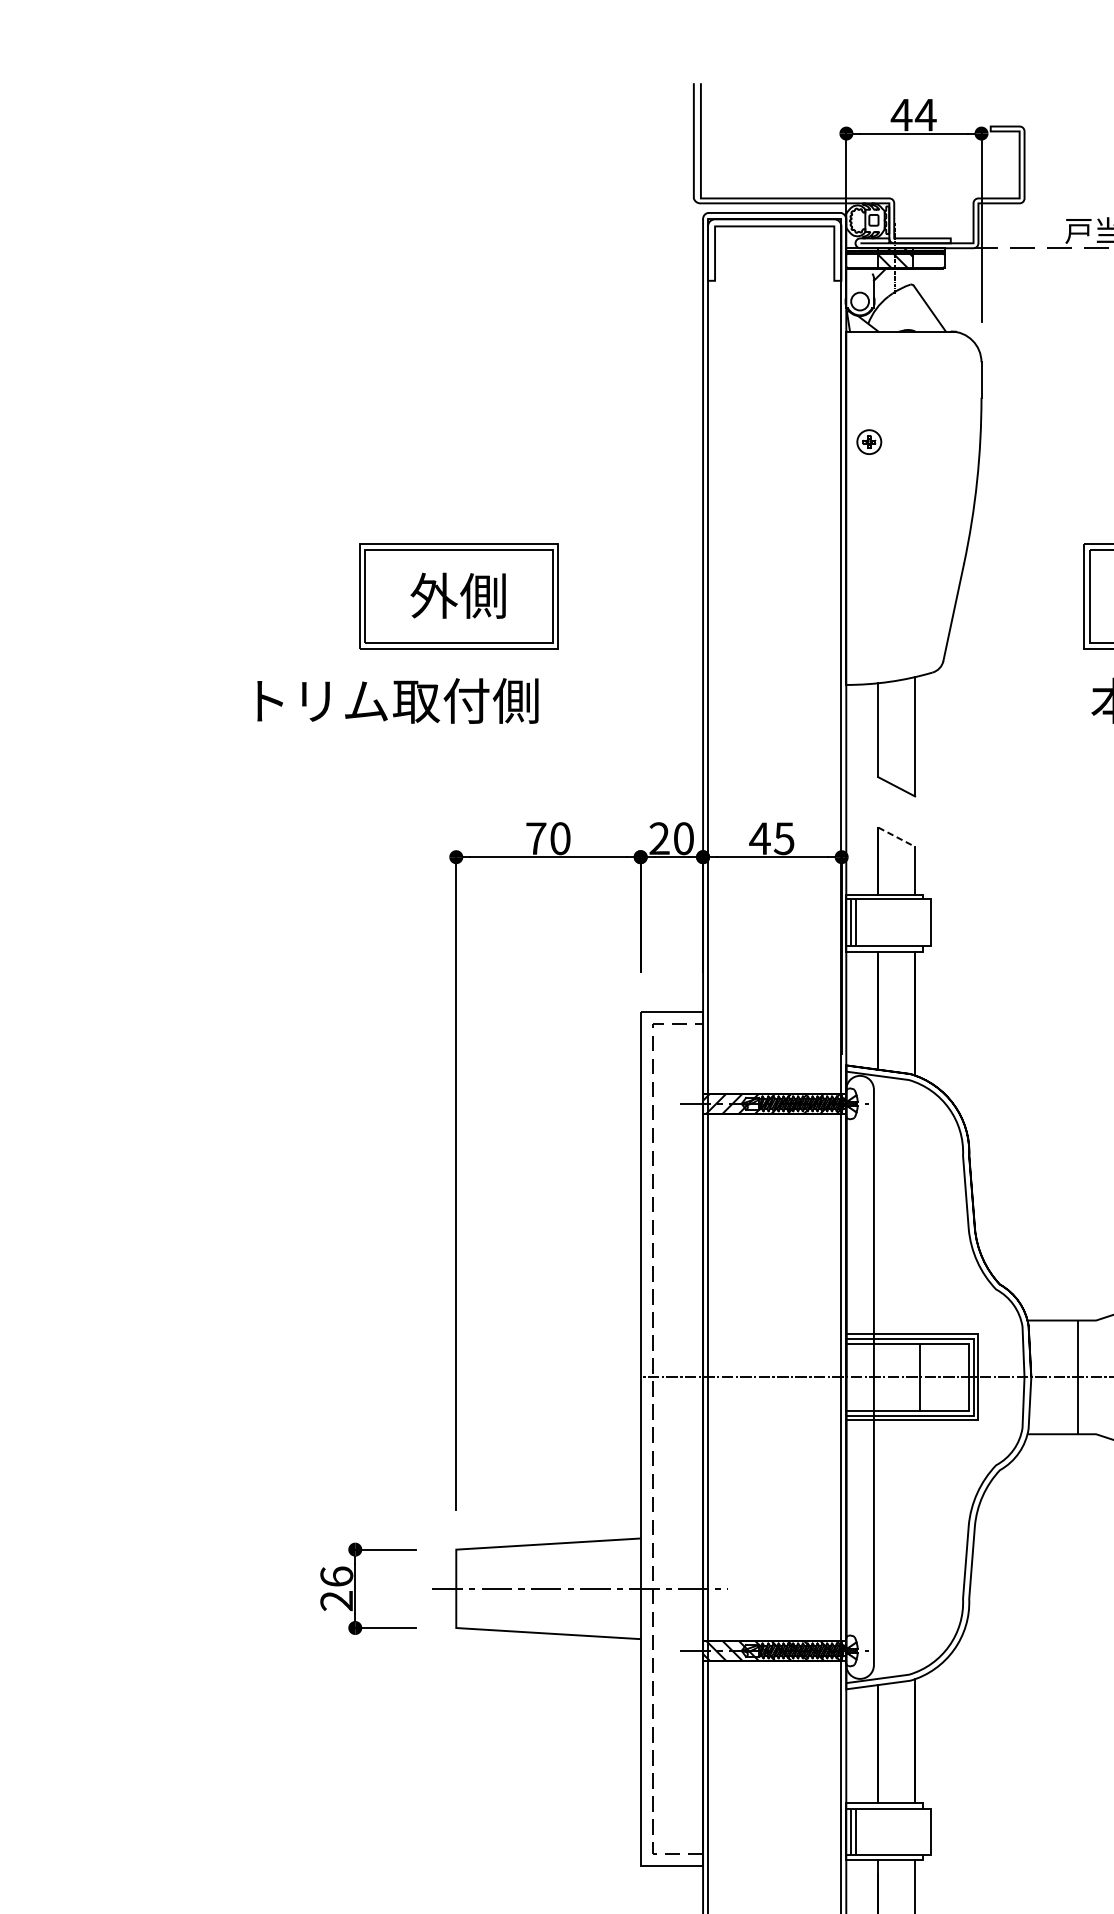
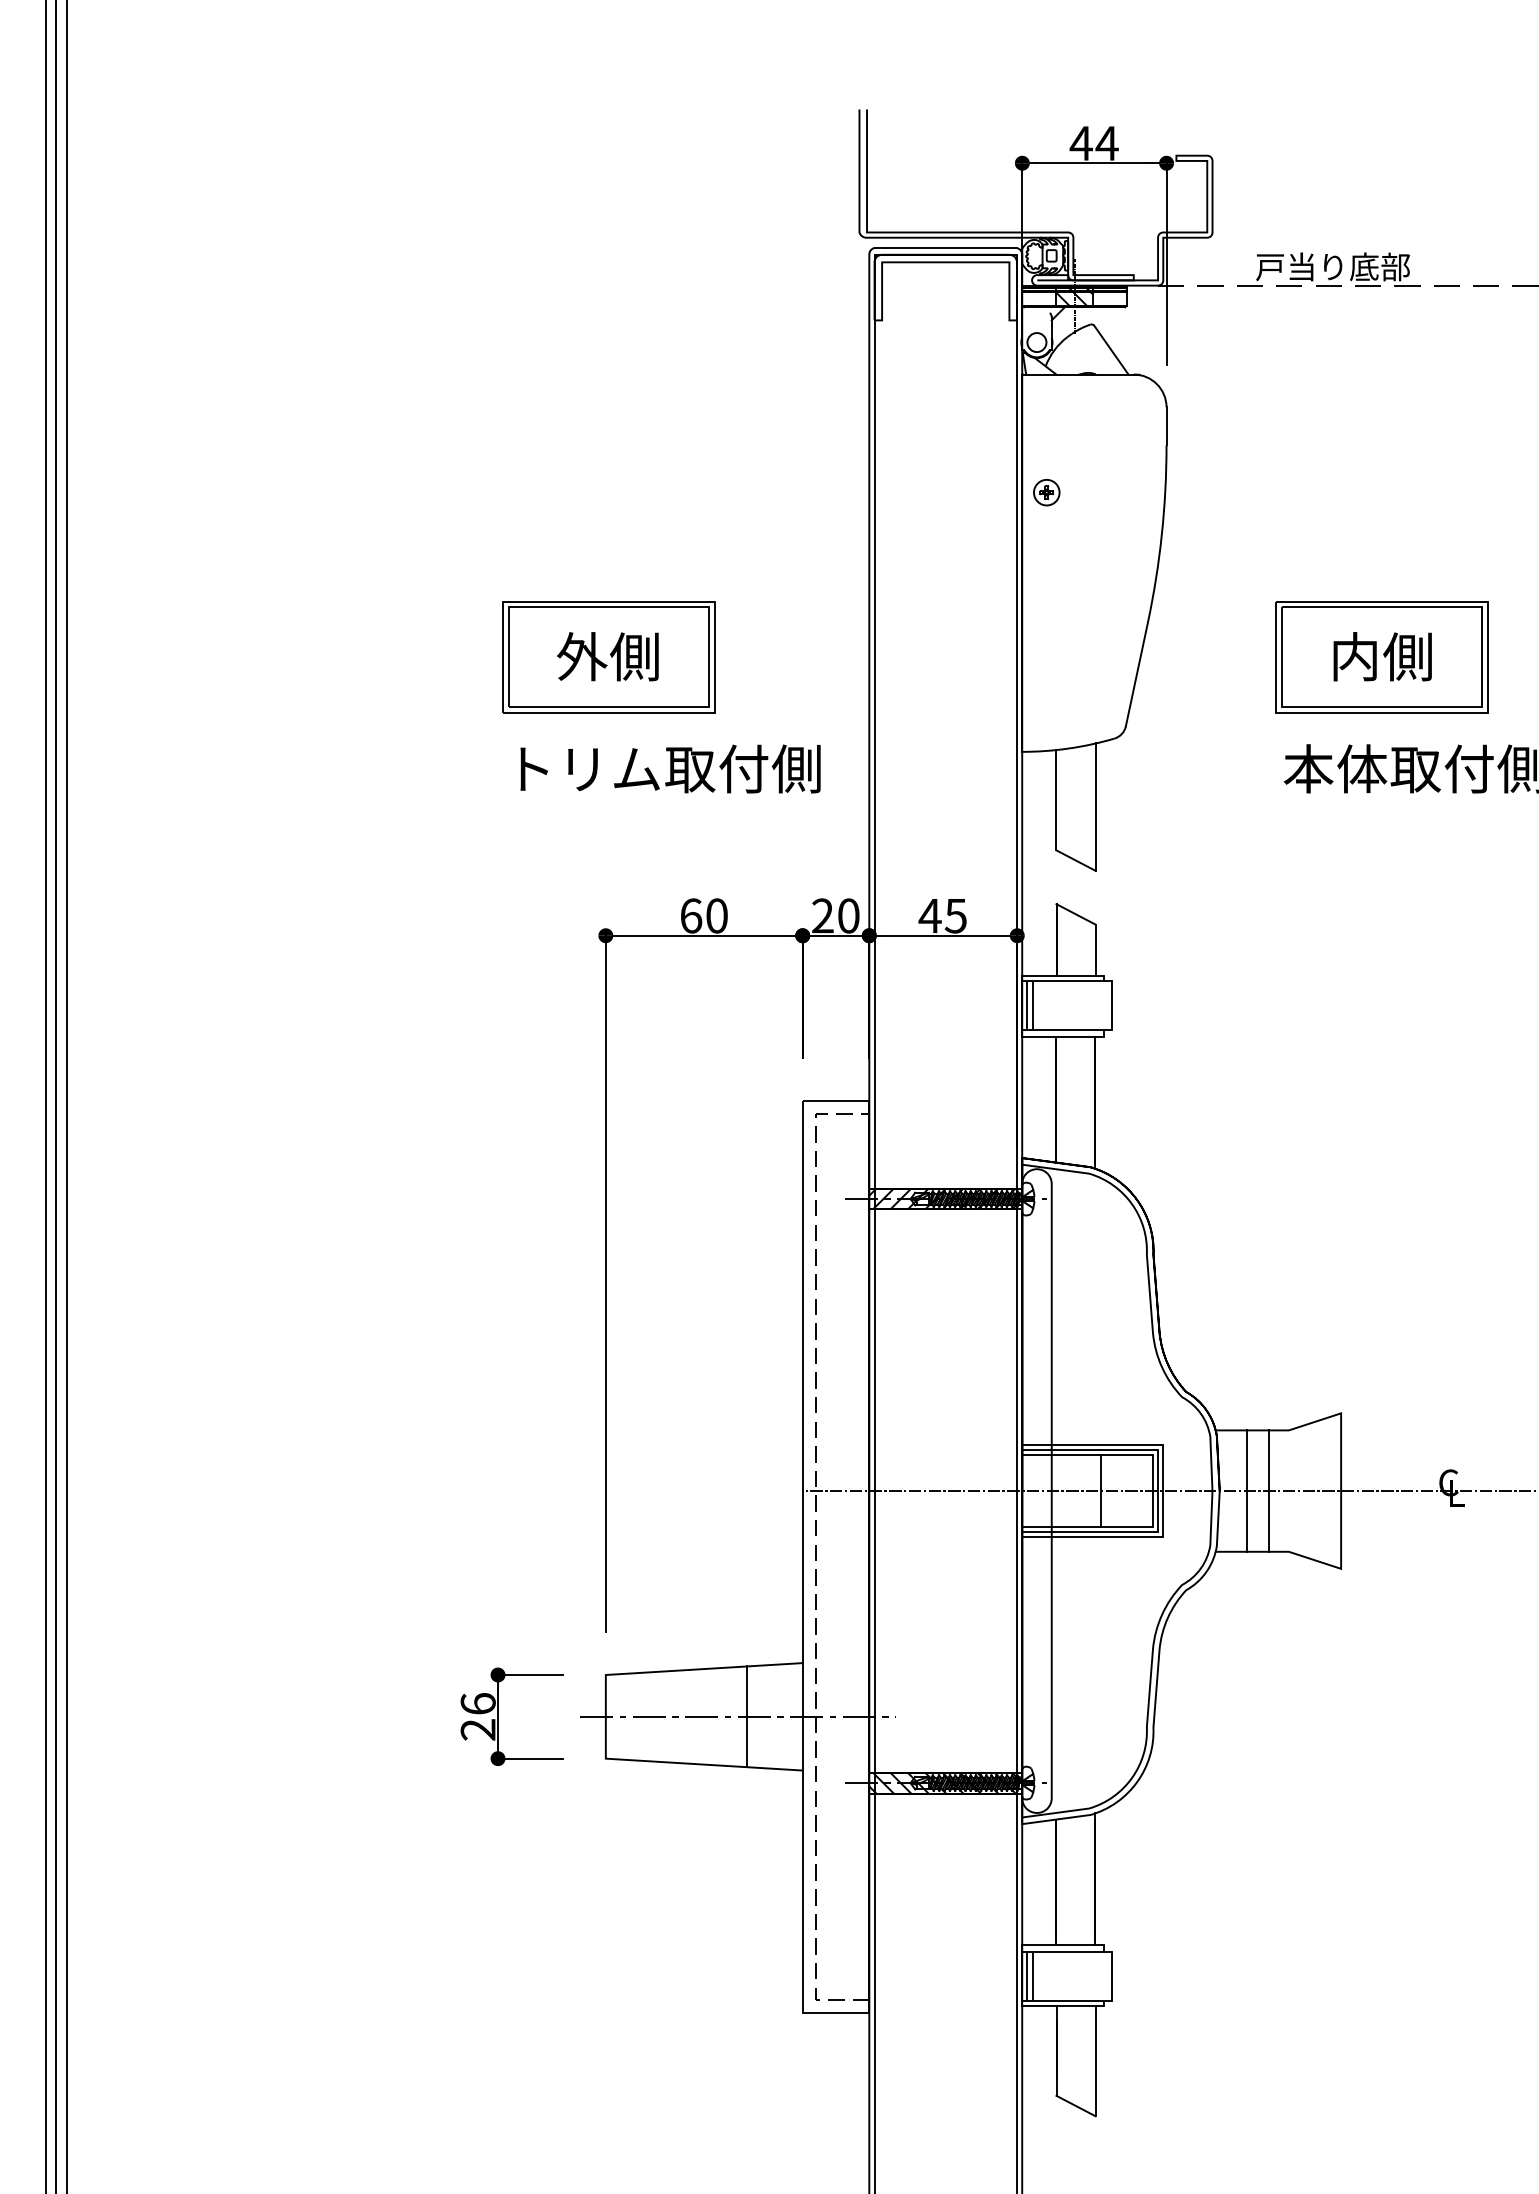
text: (397, 700) -> (670, 768), moved
line: (897, 837) -> (1076, 914), dashed -> solid
text: (536, 838) -> (691, 915), 70 -> 60
line: (1056, 1376) -> (1246, 1490), added
line: (588, 1588) -> (746, 1716), added

